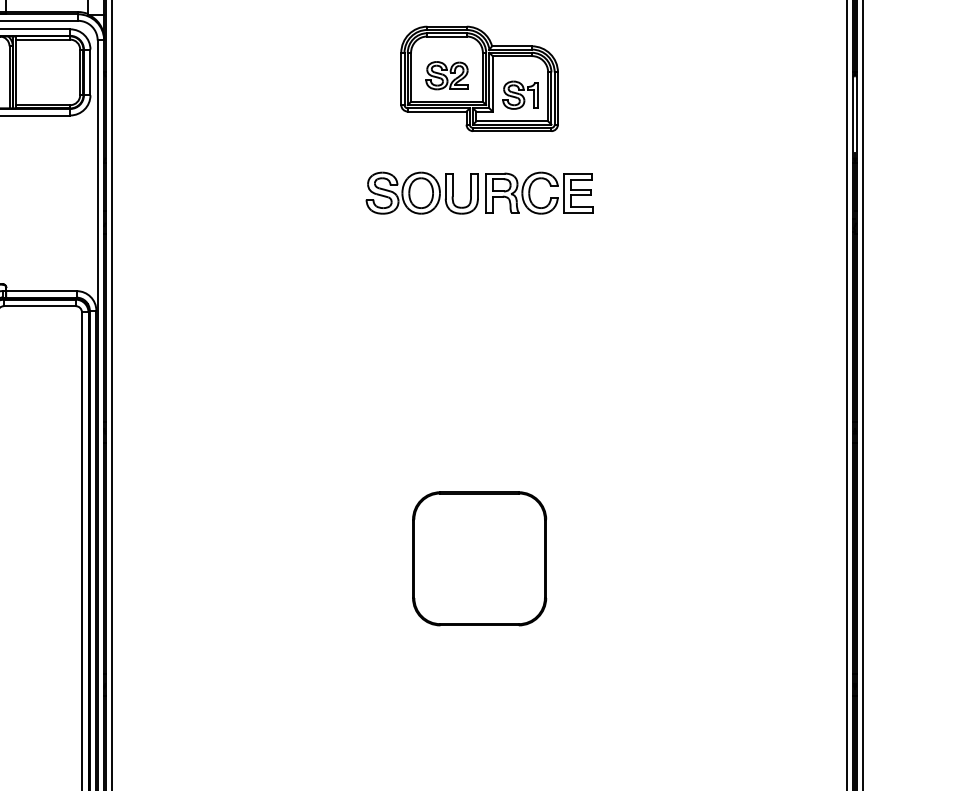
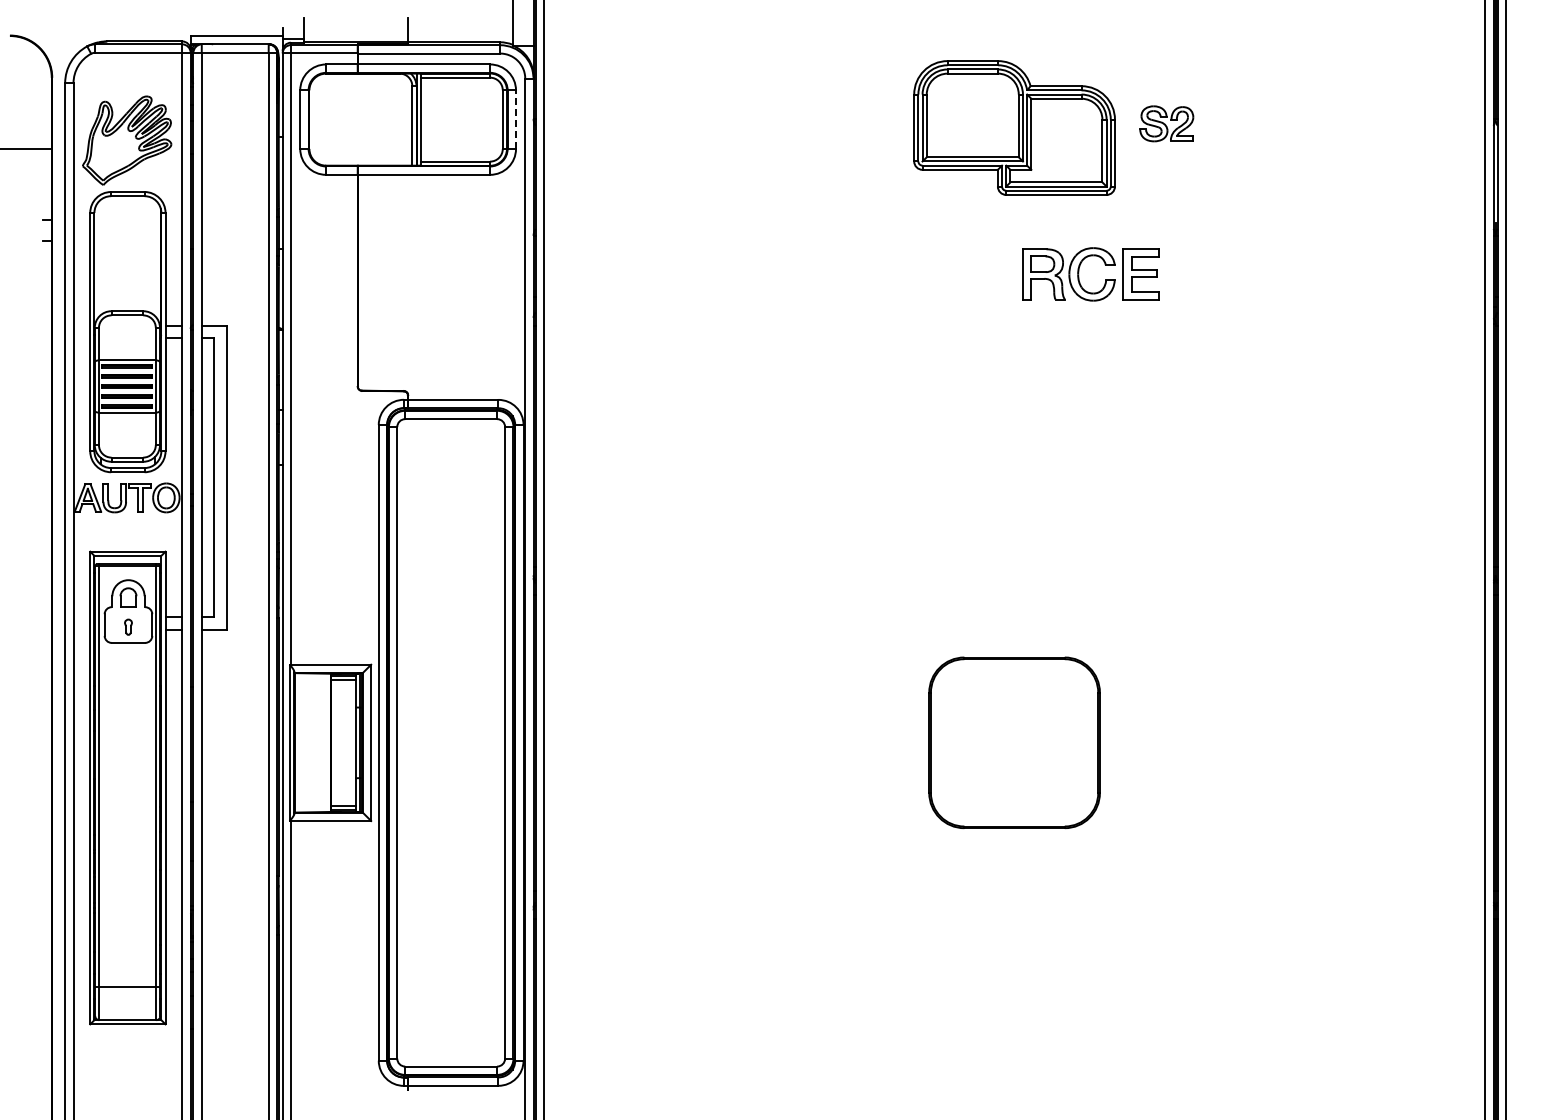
line: (90, 72) -> (516, 119), solid -> dashed
part: (446, 75) -> (1166, 123), moved
part: (520, 94) -> (1066, 148), removed
part: (421, 193) -> (940, 274), removed

